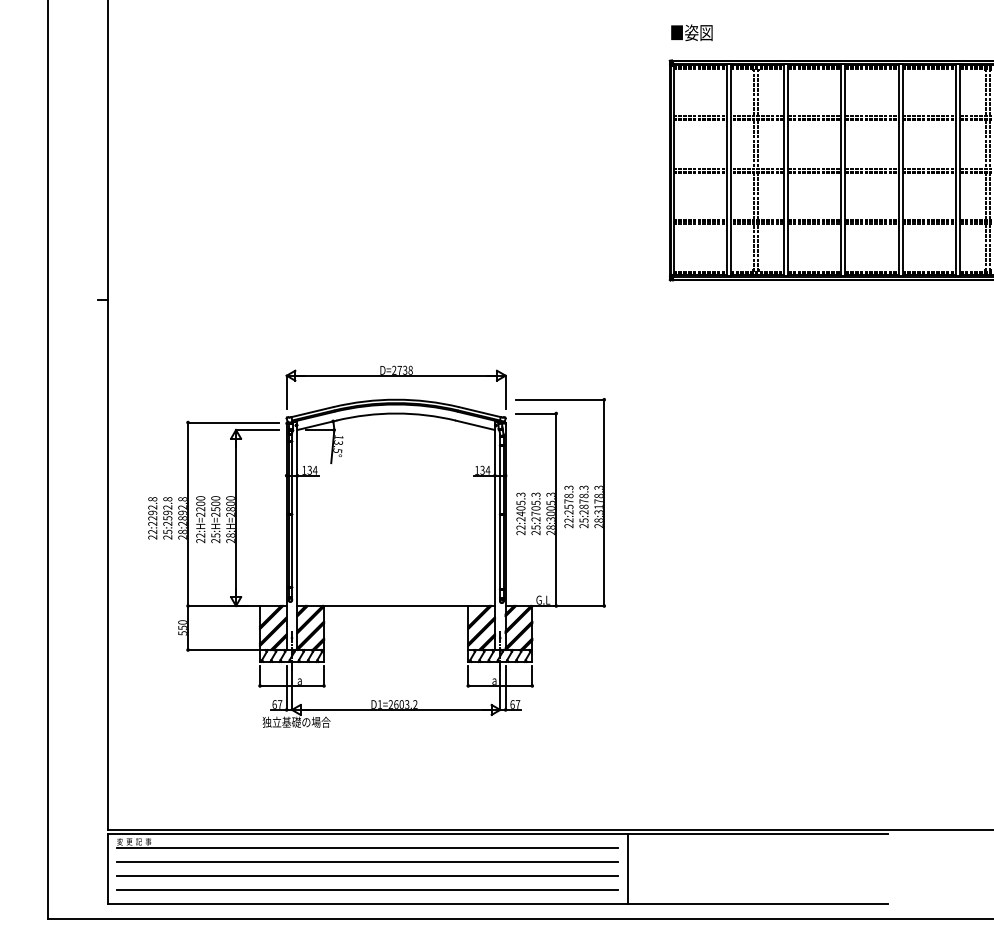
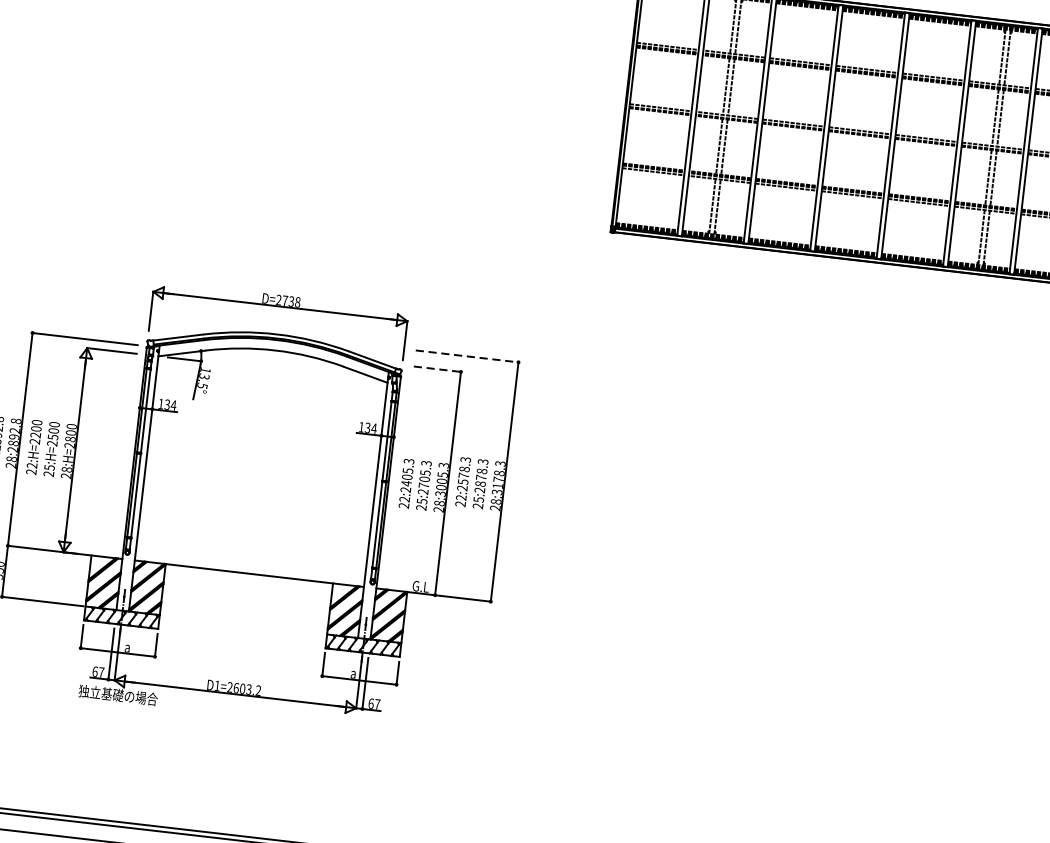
line: (560, 399) -> (467, 356), solid -> dashed
line: (536, 413) -> (438, 369), solid -> dashed

